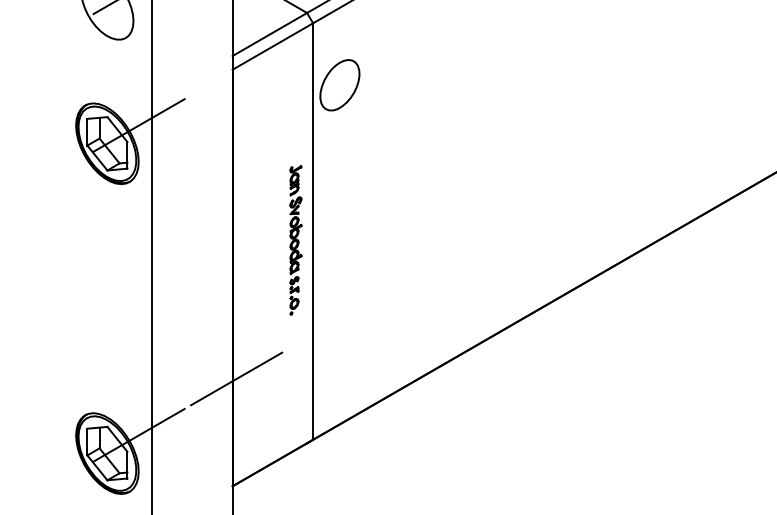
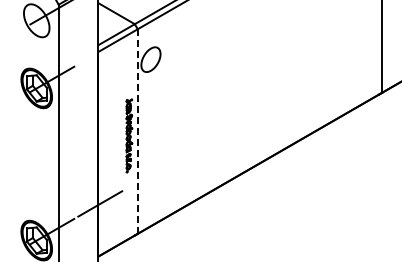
line: (312, 231) -> (137, 131), solid -> dashed

